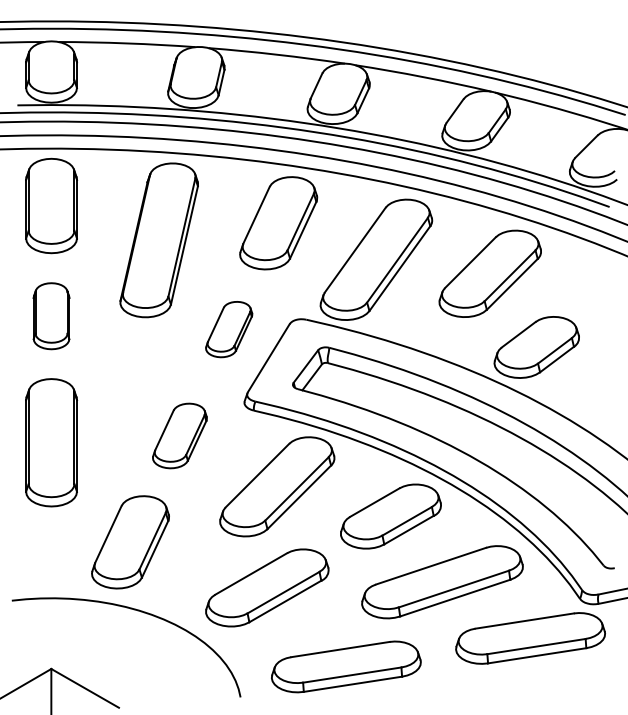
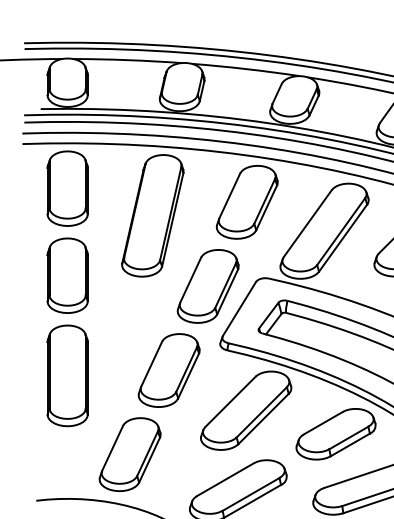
part: (51, 316) -> (67, 276), size x1.43
part: (228, 329) -> (207, 286), size x1.67
part: (179, 435) -> (168, 370), size x1.43

